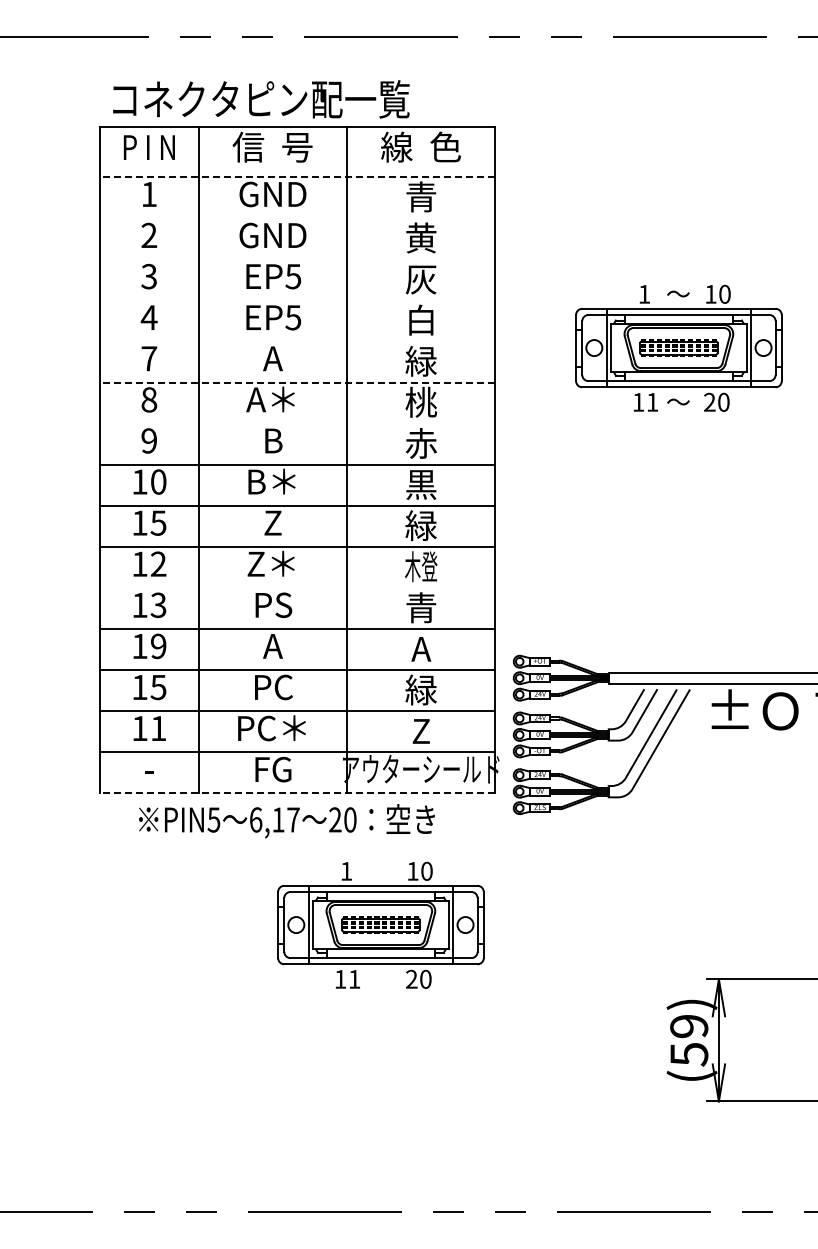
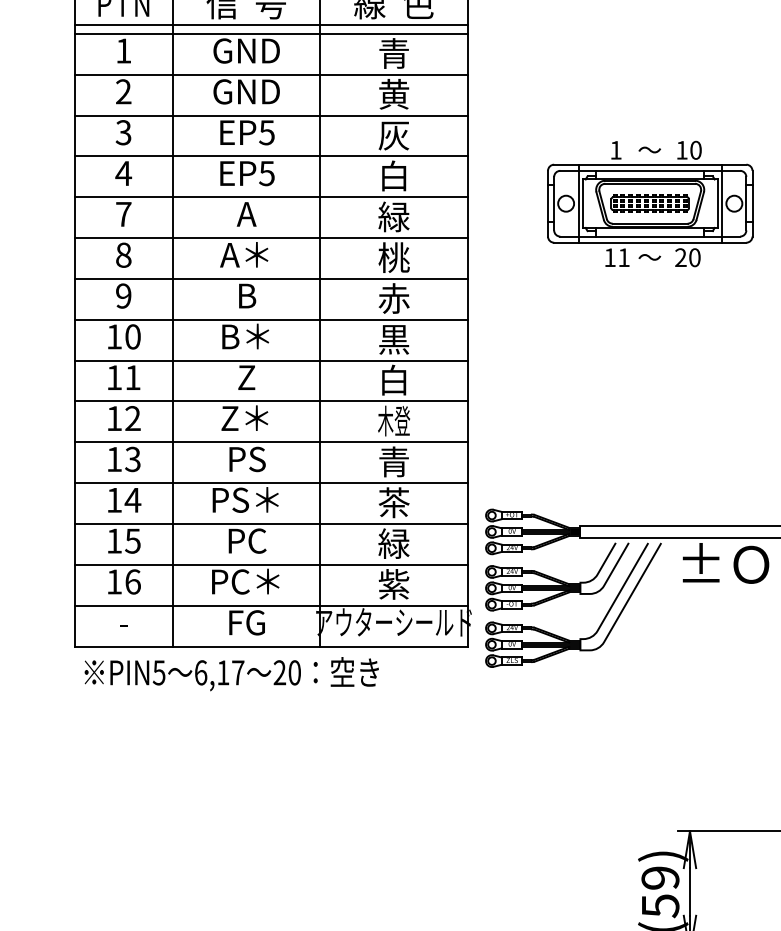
line: (297, 168) -> (271, 25), added
line: (297, 177) -> (271, 34), dashed -> solid
line: (297, 218) -> (271, 74), added
line: (297, 259) -> (271, 115), added
line: (297, 300) -> (271, 156), added
line: (297, 341) -> (271, 197), added
line: (297, 382) -> (271, 237), dashed -> solid
line: (297, 423) -> (271, 278), added
text: (158, 522) -> (132, 377), 15 -> 11
text: (420, 525) -> (393, 380), 緑 -> 白
line: (297, 588) -> (271, 442), added
text: (158, 646) -> (132, 500), 19 -> 14
text: (271, 646) -> (245, 500), A -> PS＊
text: (420, 648) -> (393, 502), A -> 茶
text: (158, 728) -> (132, 581), 11 -> 16
text: (421, 730) -> (394, 583), Z -> 紫
line: (297, 793) -> (271, 646), dashed -> solid
text: (286, 821) -> (231, 674), moved
part: (380, 924) -> (353, 776), removed

